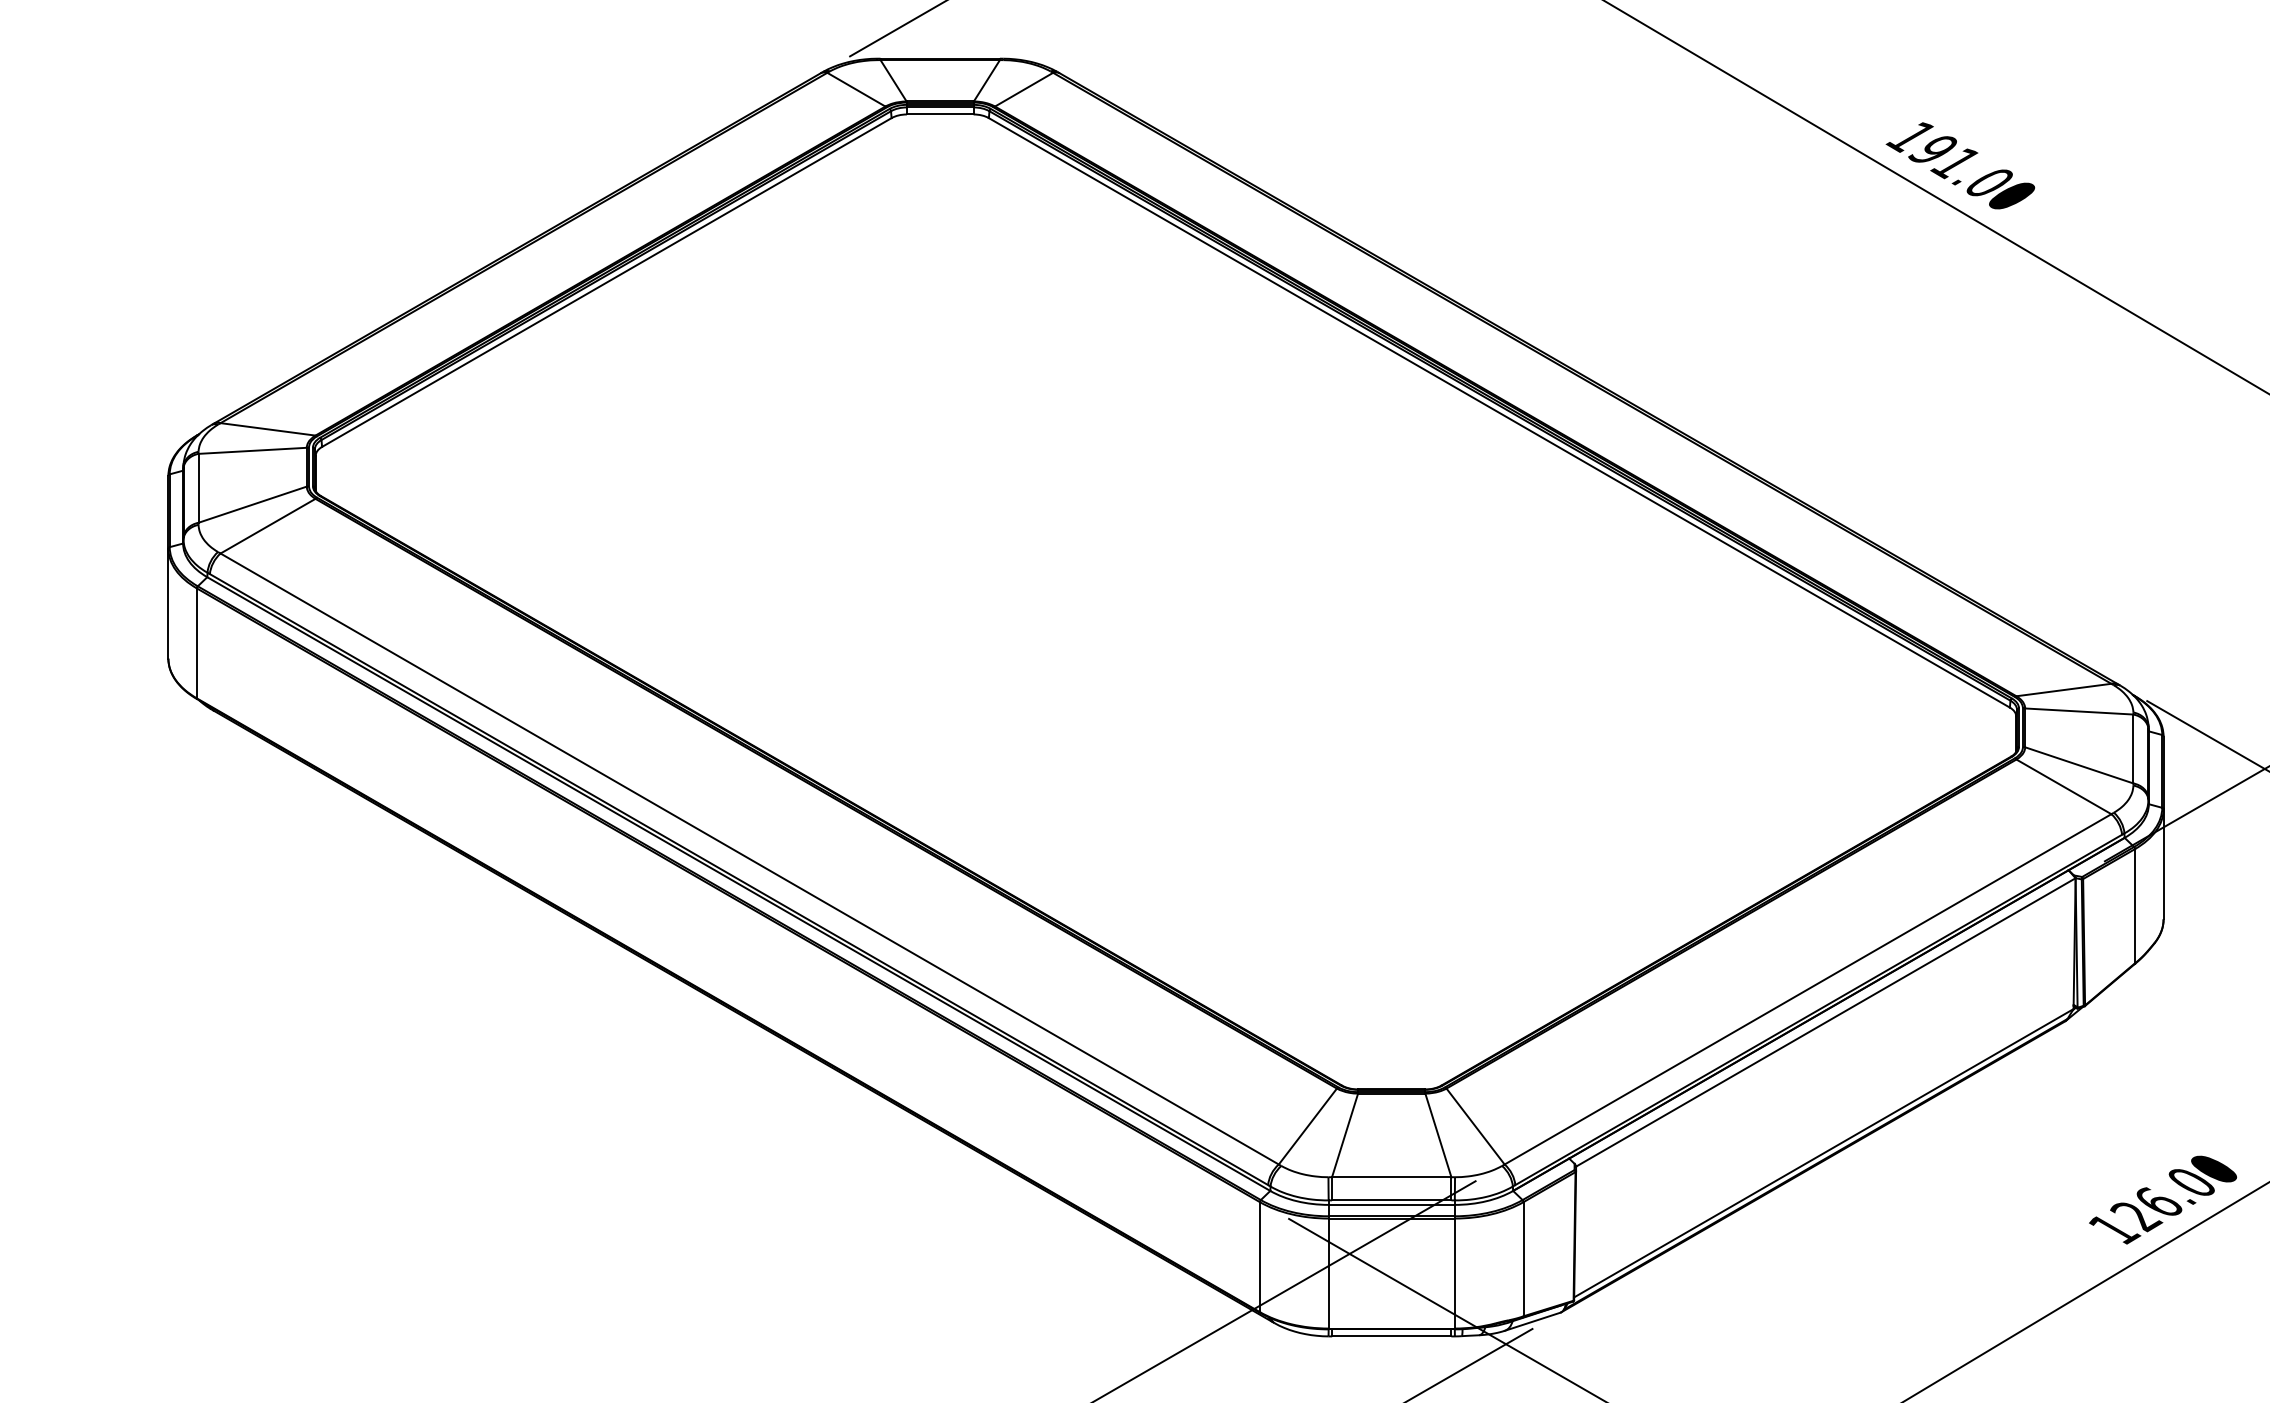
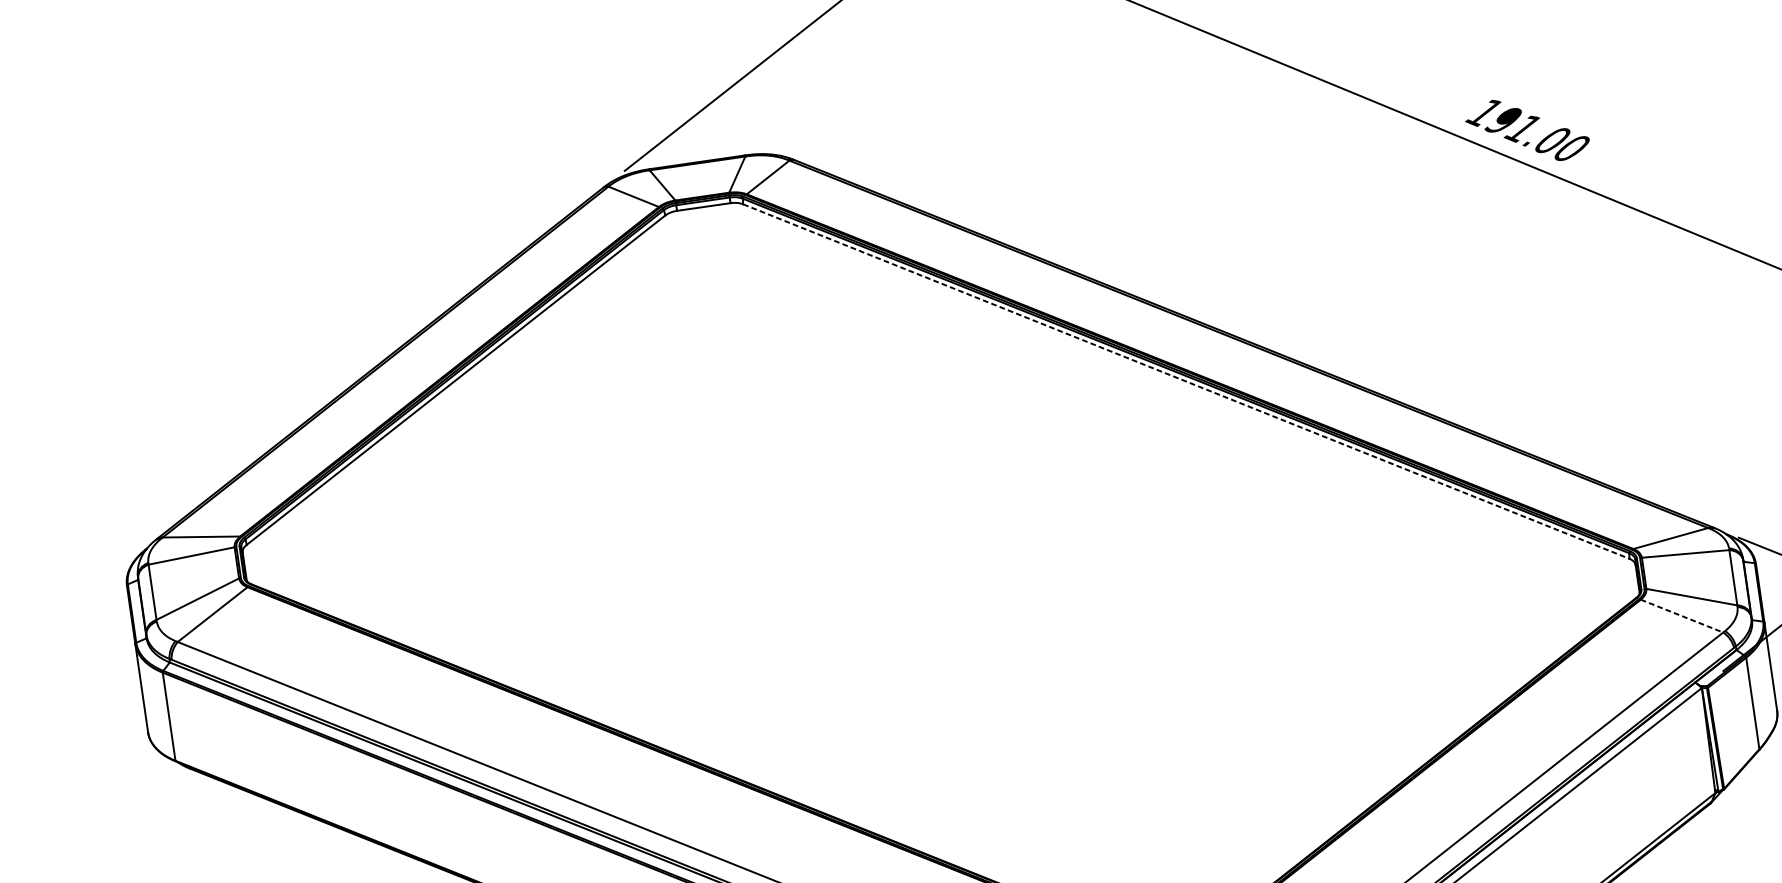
line: (1499, 413) -> (1186, 382), solid -> dashed
line: (2063, 786) -> (1681, 615), solid -> dashed

